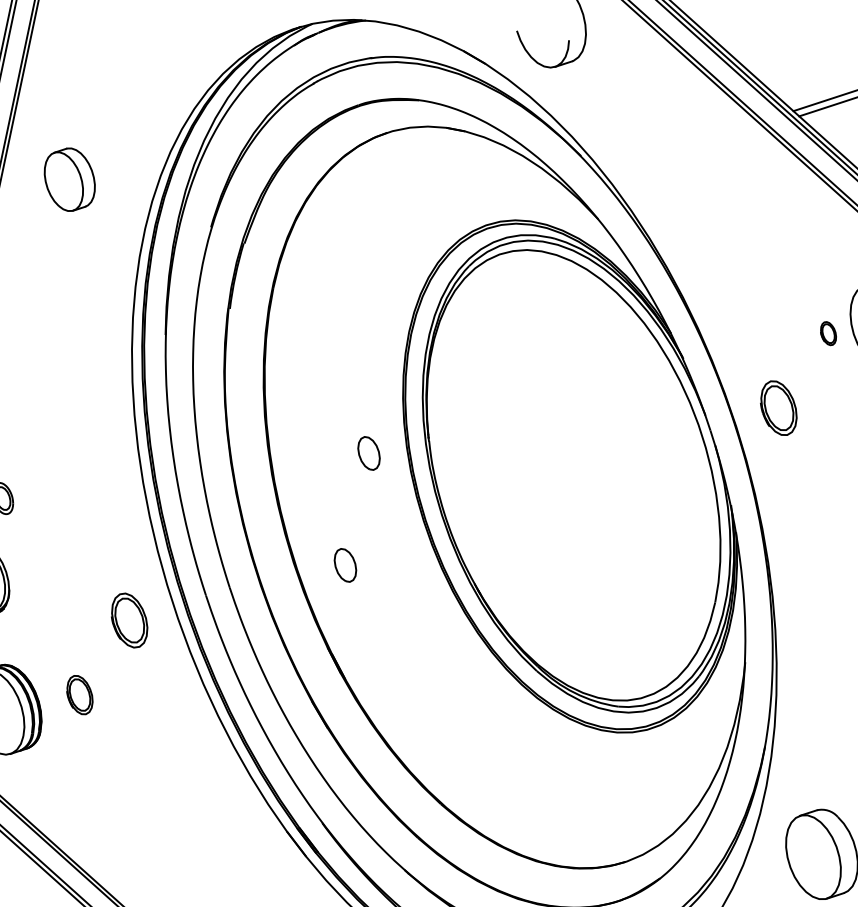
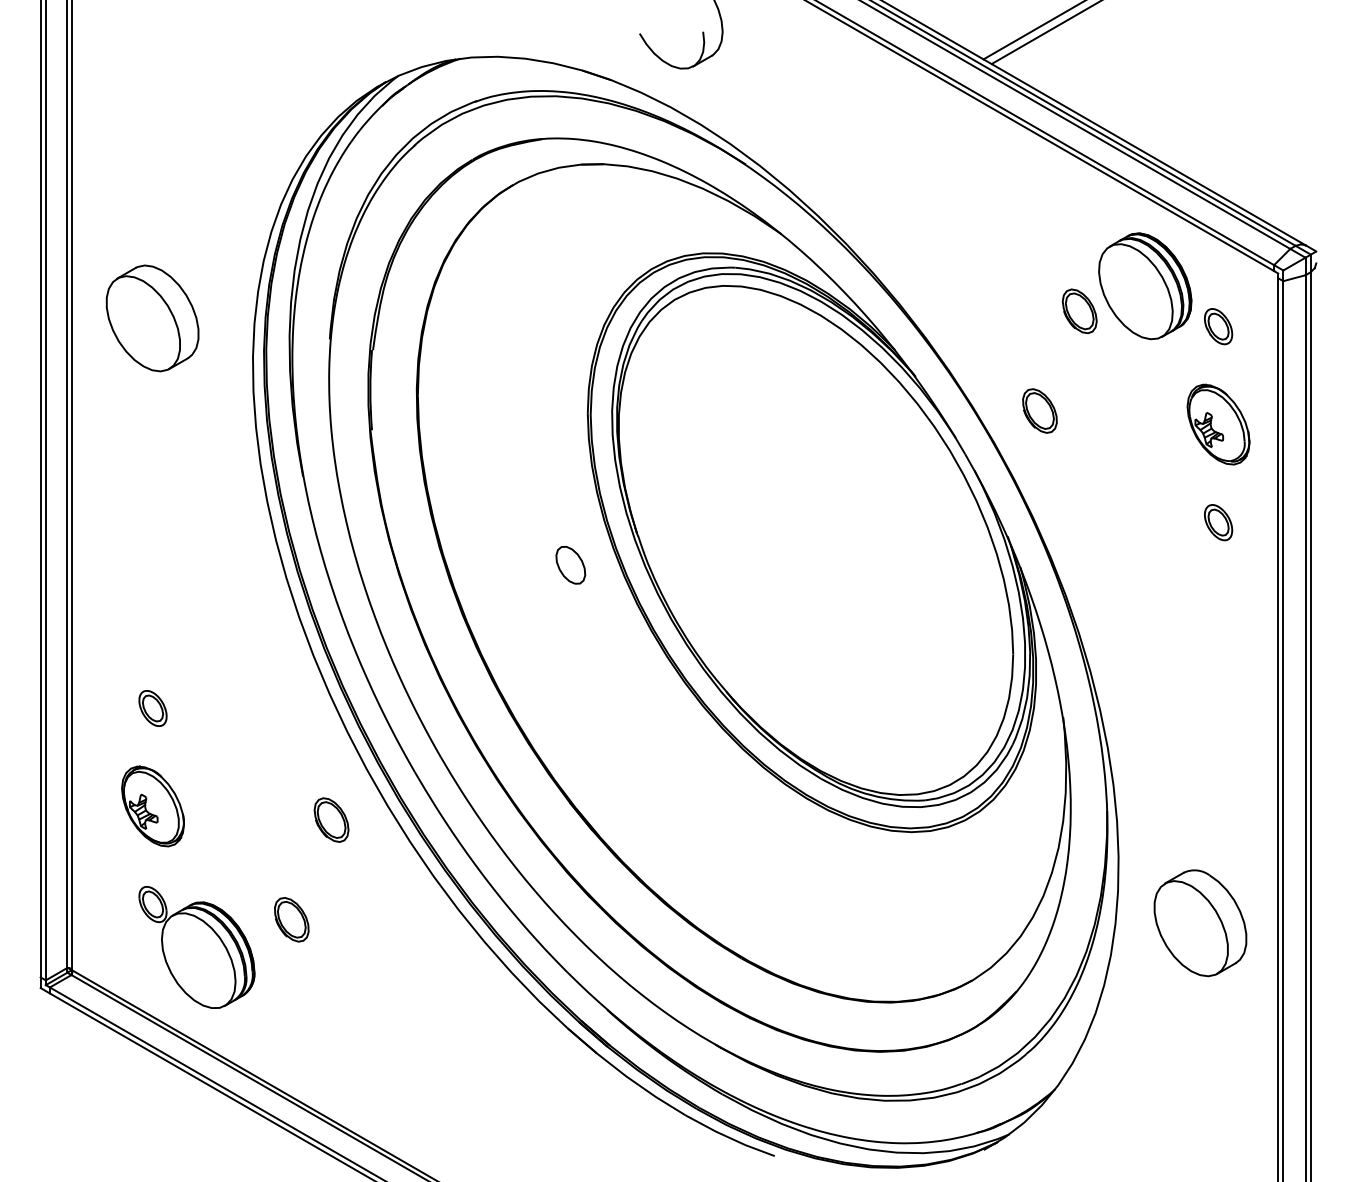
part: (69, 179) -> (152, 318), size x1.43
part: (828, 333) -> (1079, 311), size x1.67
part: (778, 407) -> (1039, 410), size x0.71
part: (345, 565) -> (570, 702), removed
part: (129, 619) -> (331, 819), size x0.71

